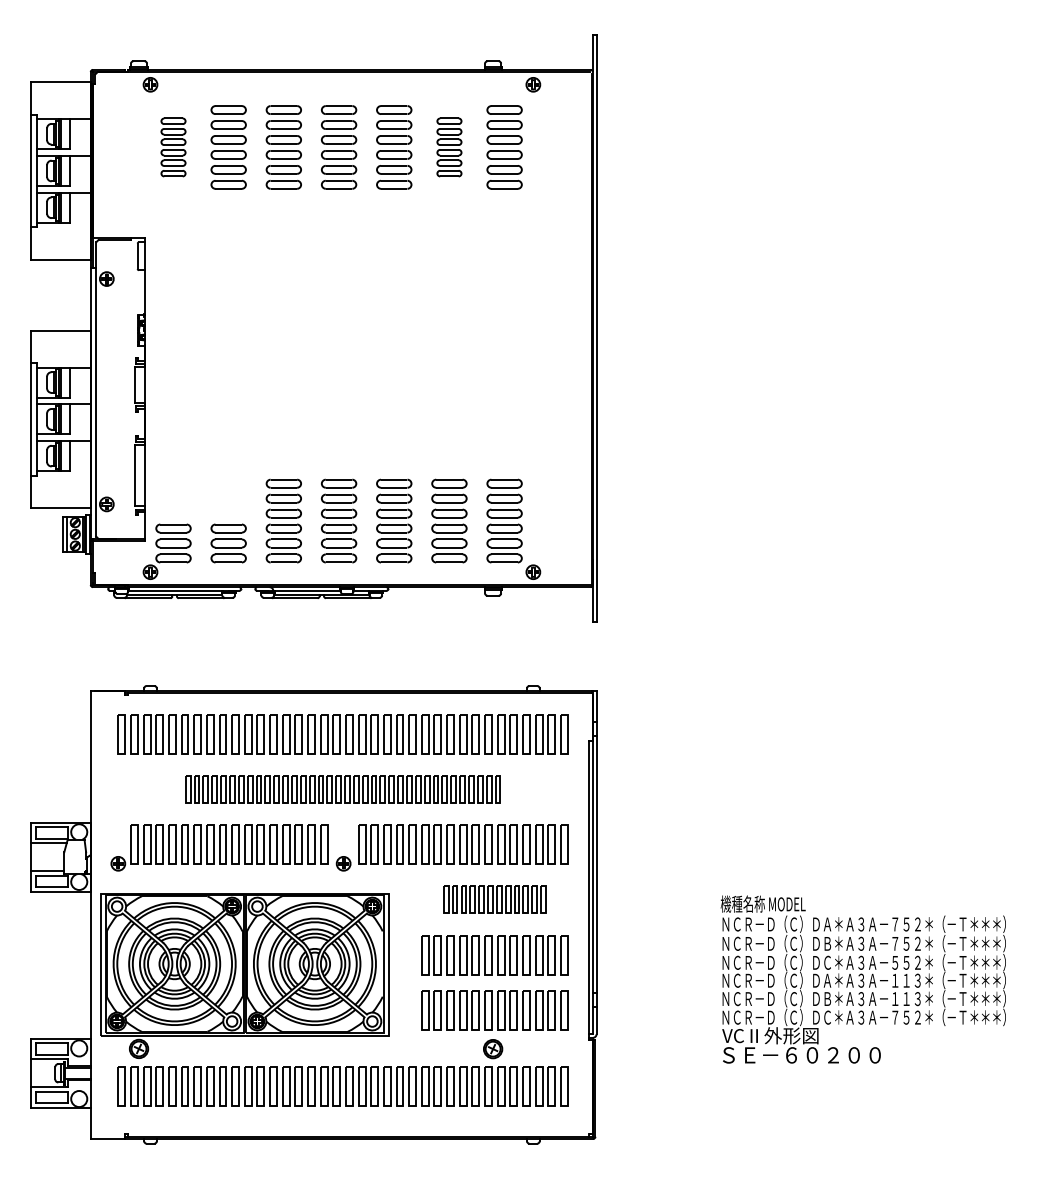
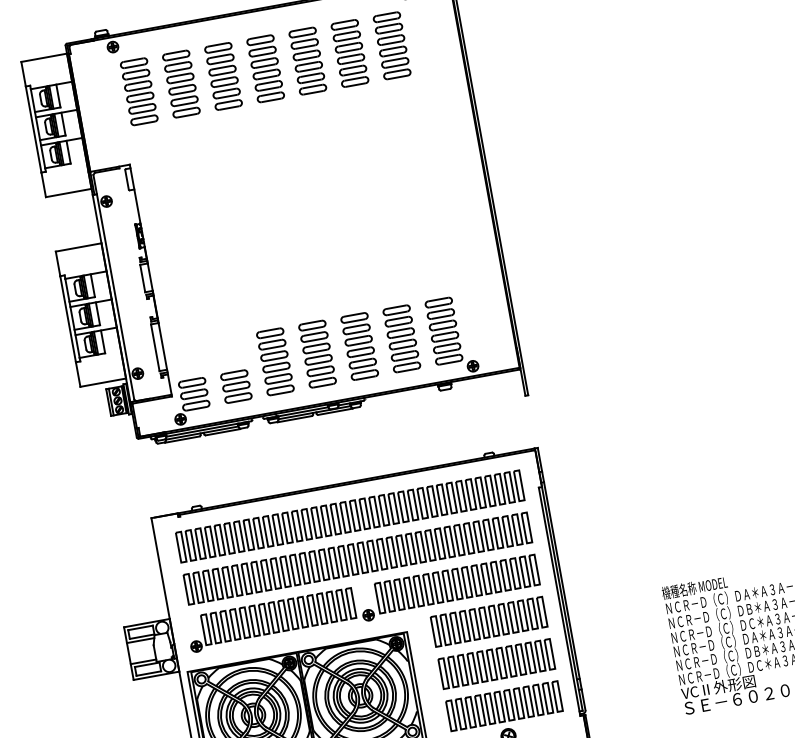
part: (173, 147) -> (139, 91), size x1.43
part: (449, 147) -> (350, 53), size x1.43
part: (342, 789) -> (357, 558), size x1.43
part: (494, 899) -> (488, 621), size x1.43

